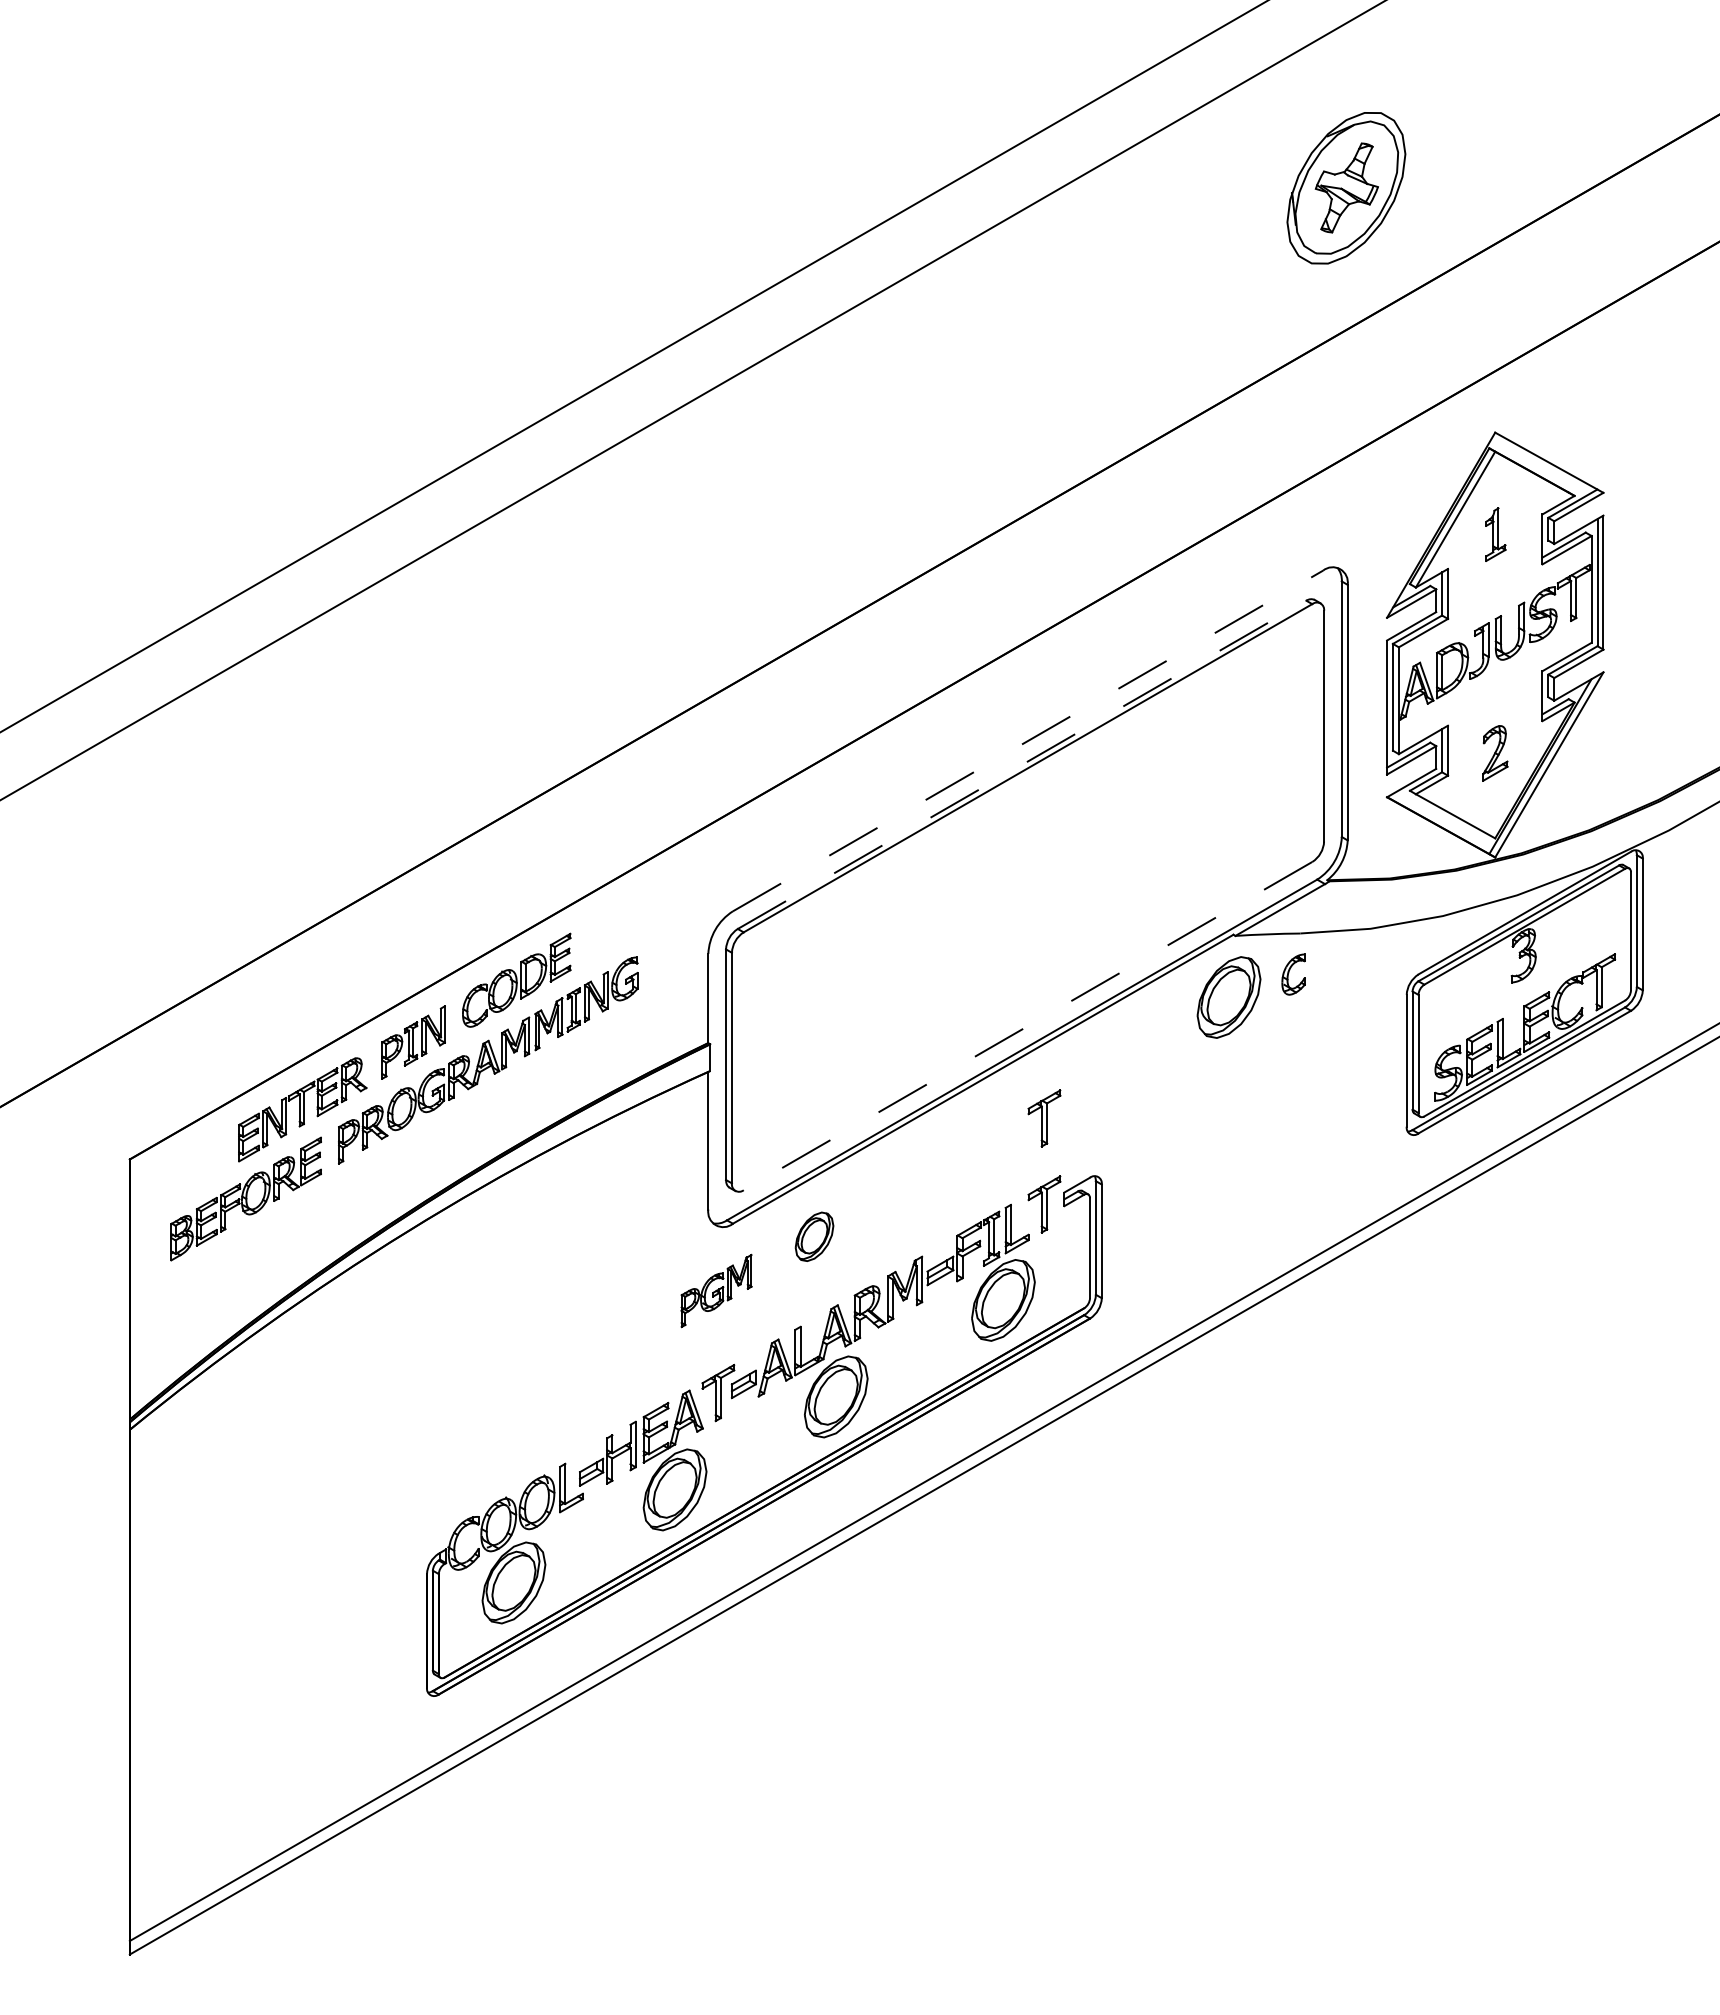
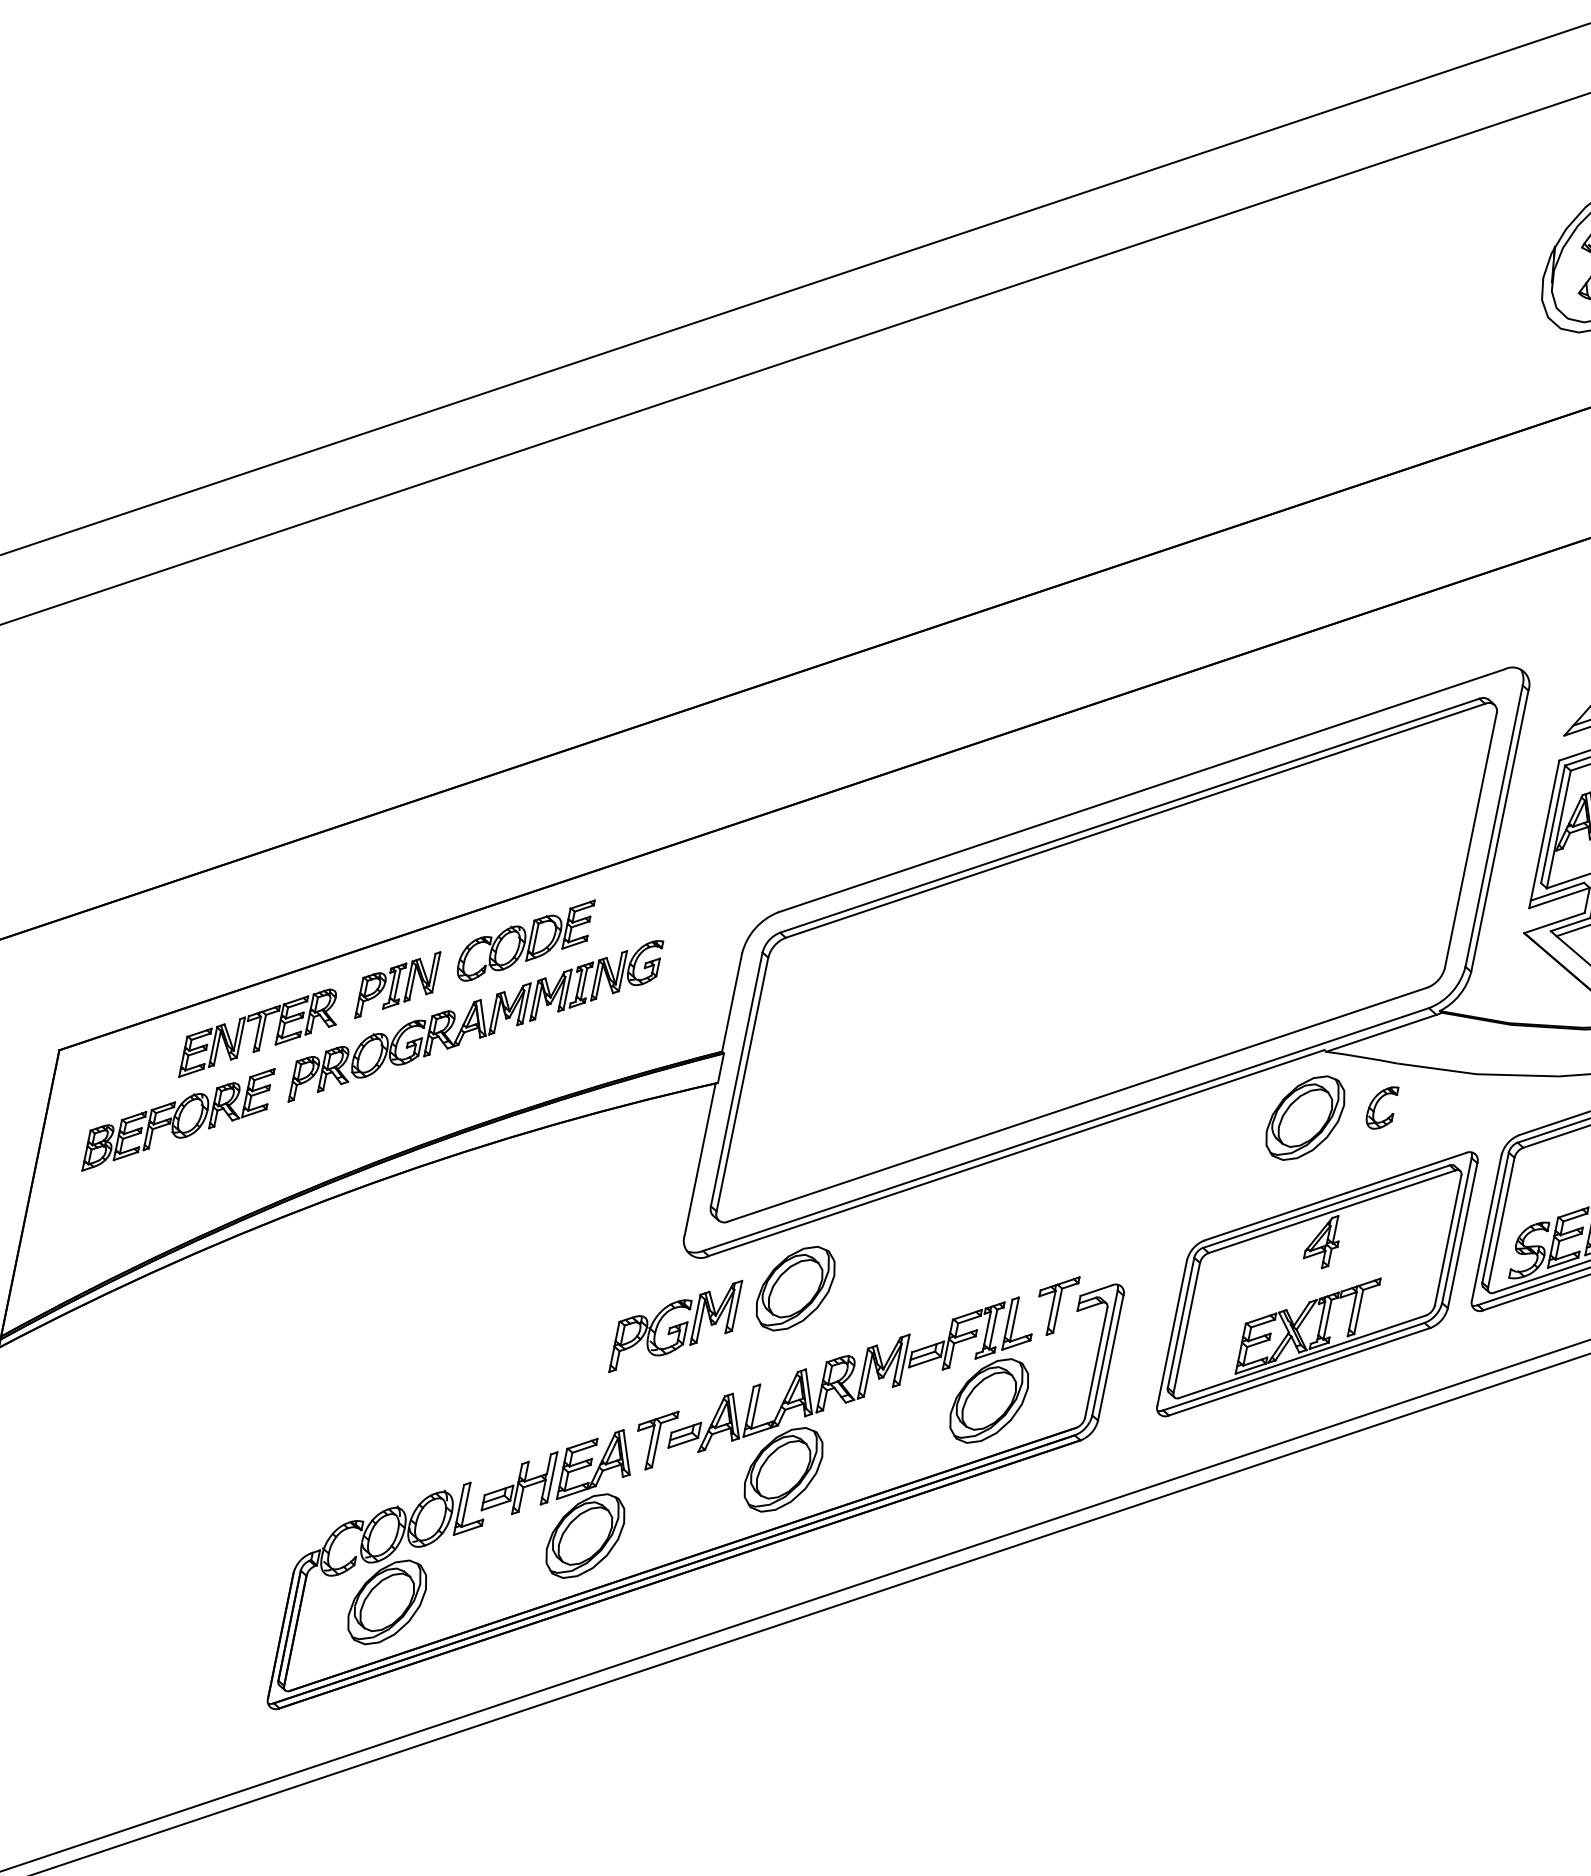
line: (1028, 740) -> (1142, 790), dashed -> solid
line: (1022, 764) -> (1130, 815), dashed -> solid
line: (1027, 1026) -> (1077, 1104), dashed -> solid
part: (1044, 1118) -> (1075, 1209), removed
part: (1269, 1139) -> (1318, 1283), added
part: (814, 1236) -> (795, 1288), size x1.67
part: (716, 1290) -> (675, 1325), size x1.43

